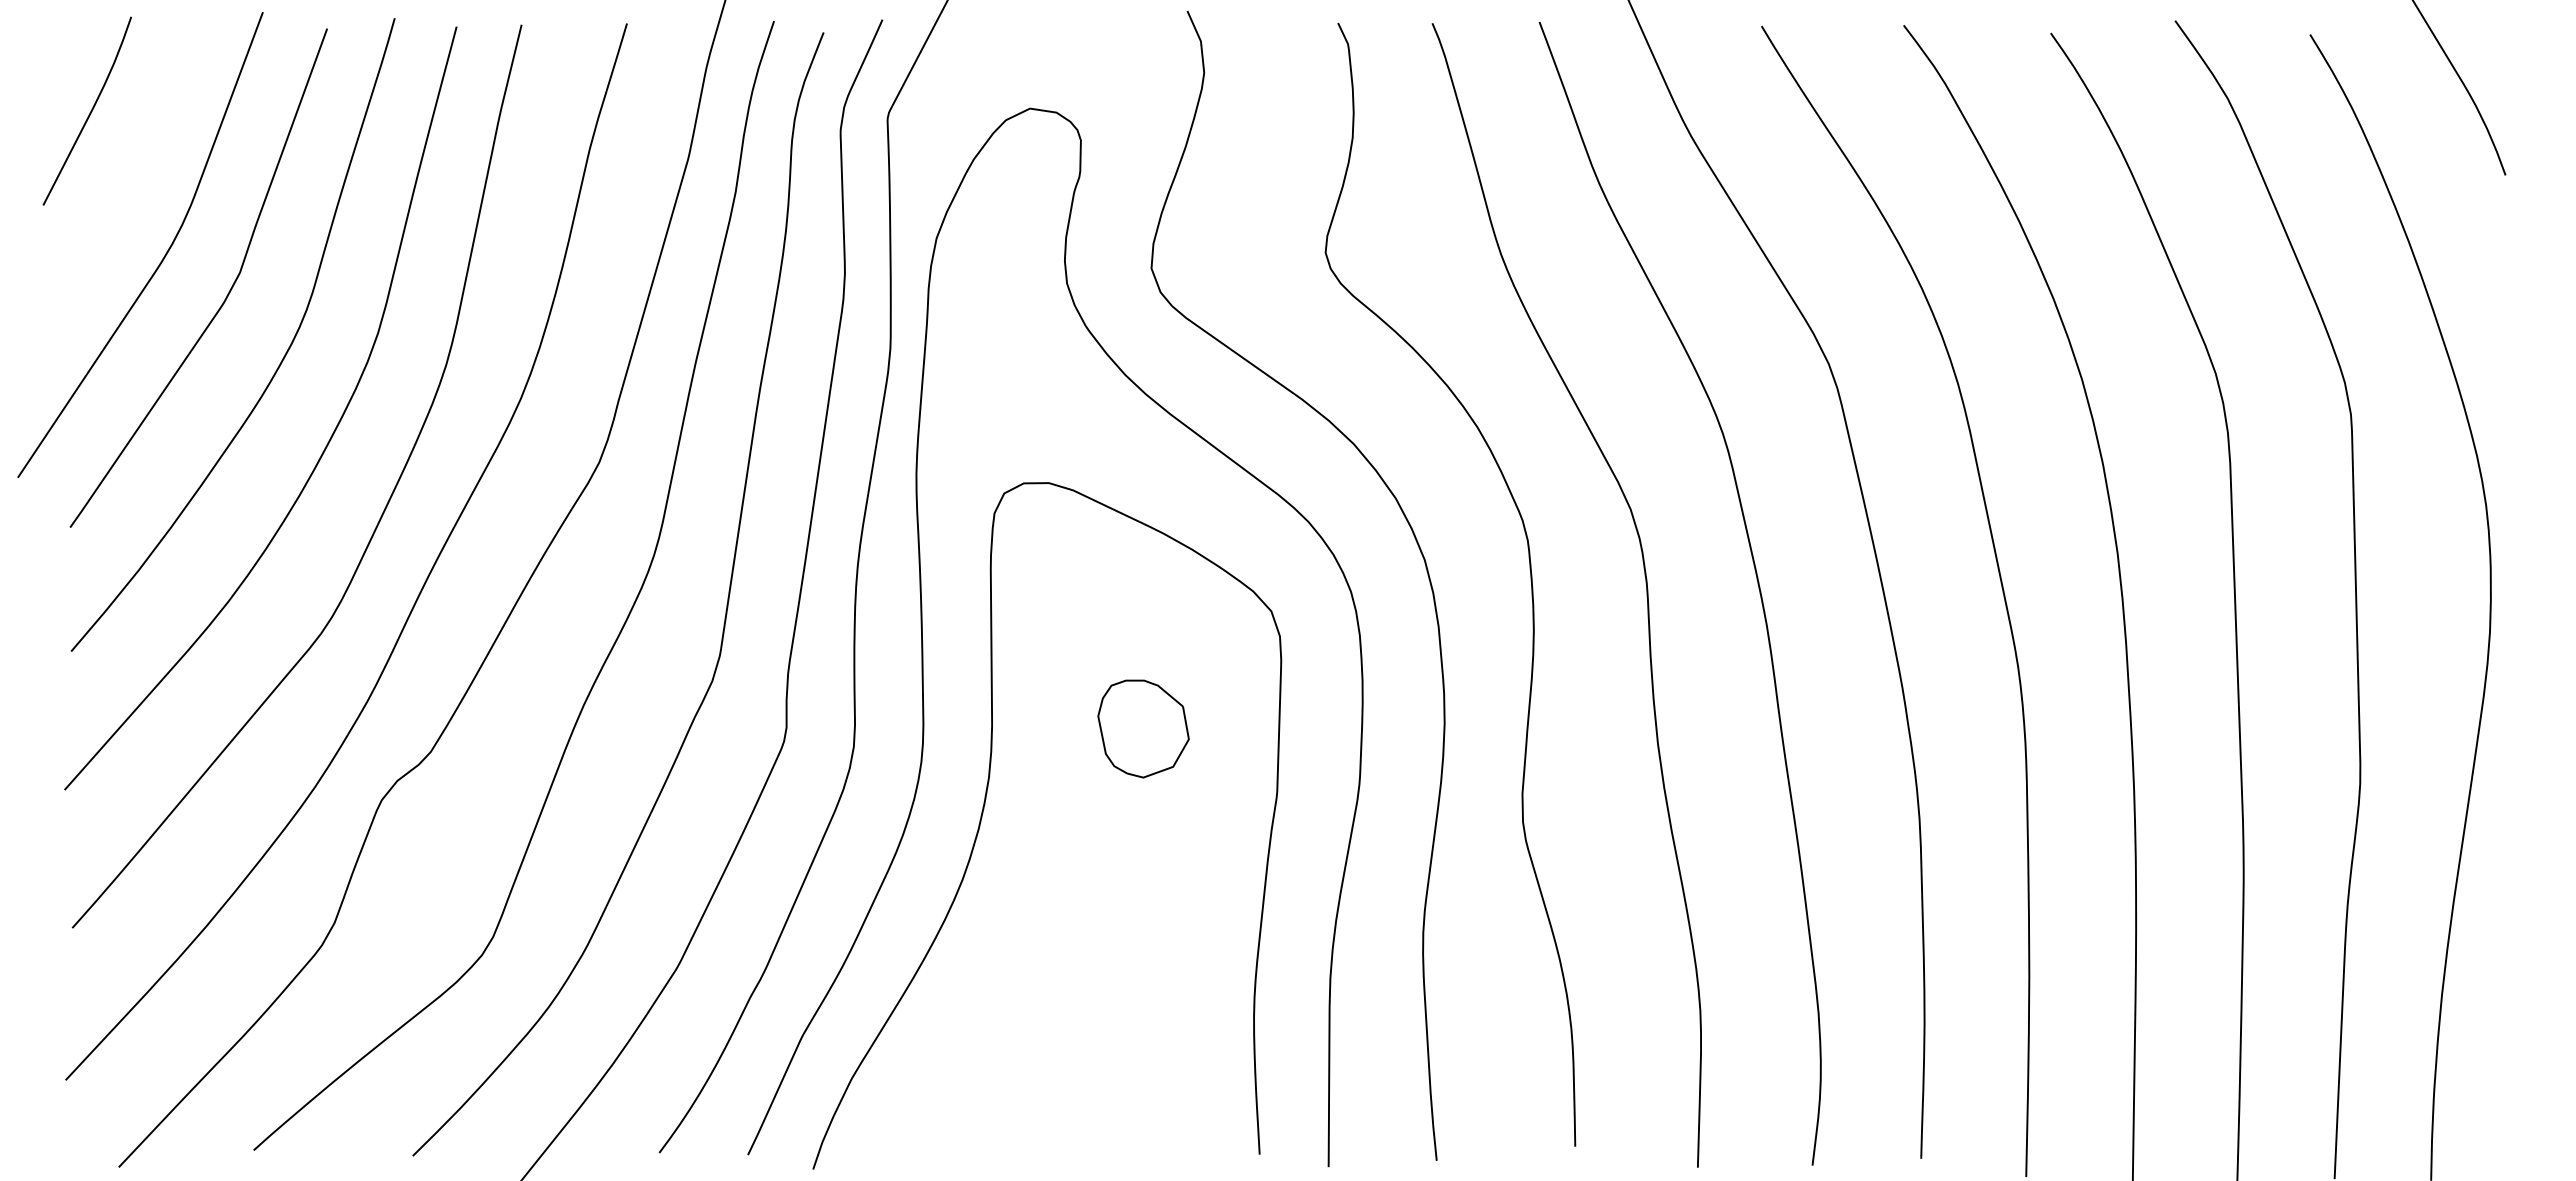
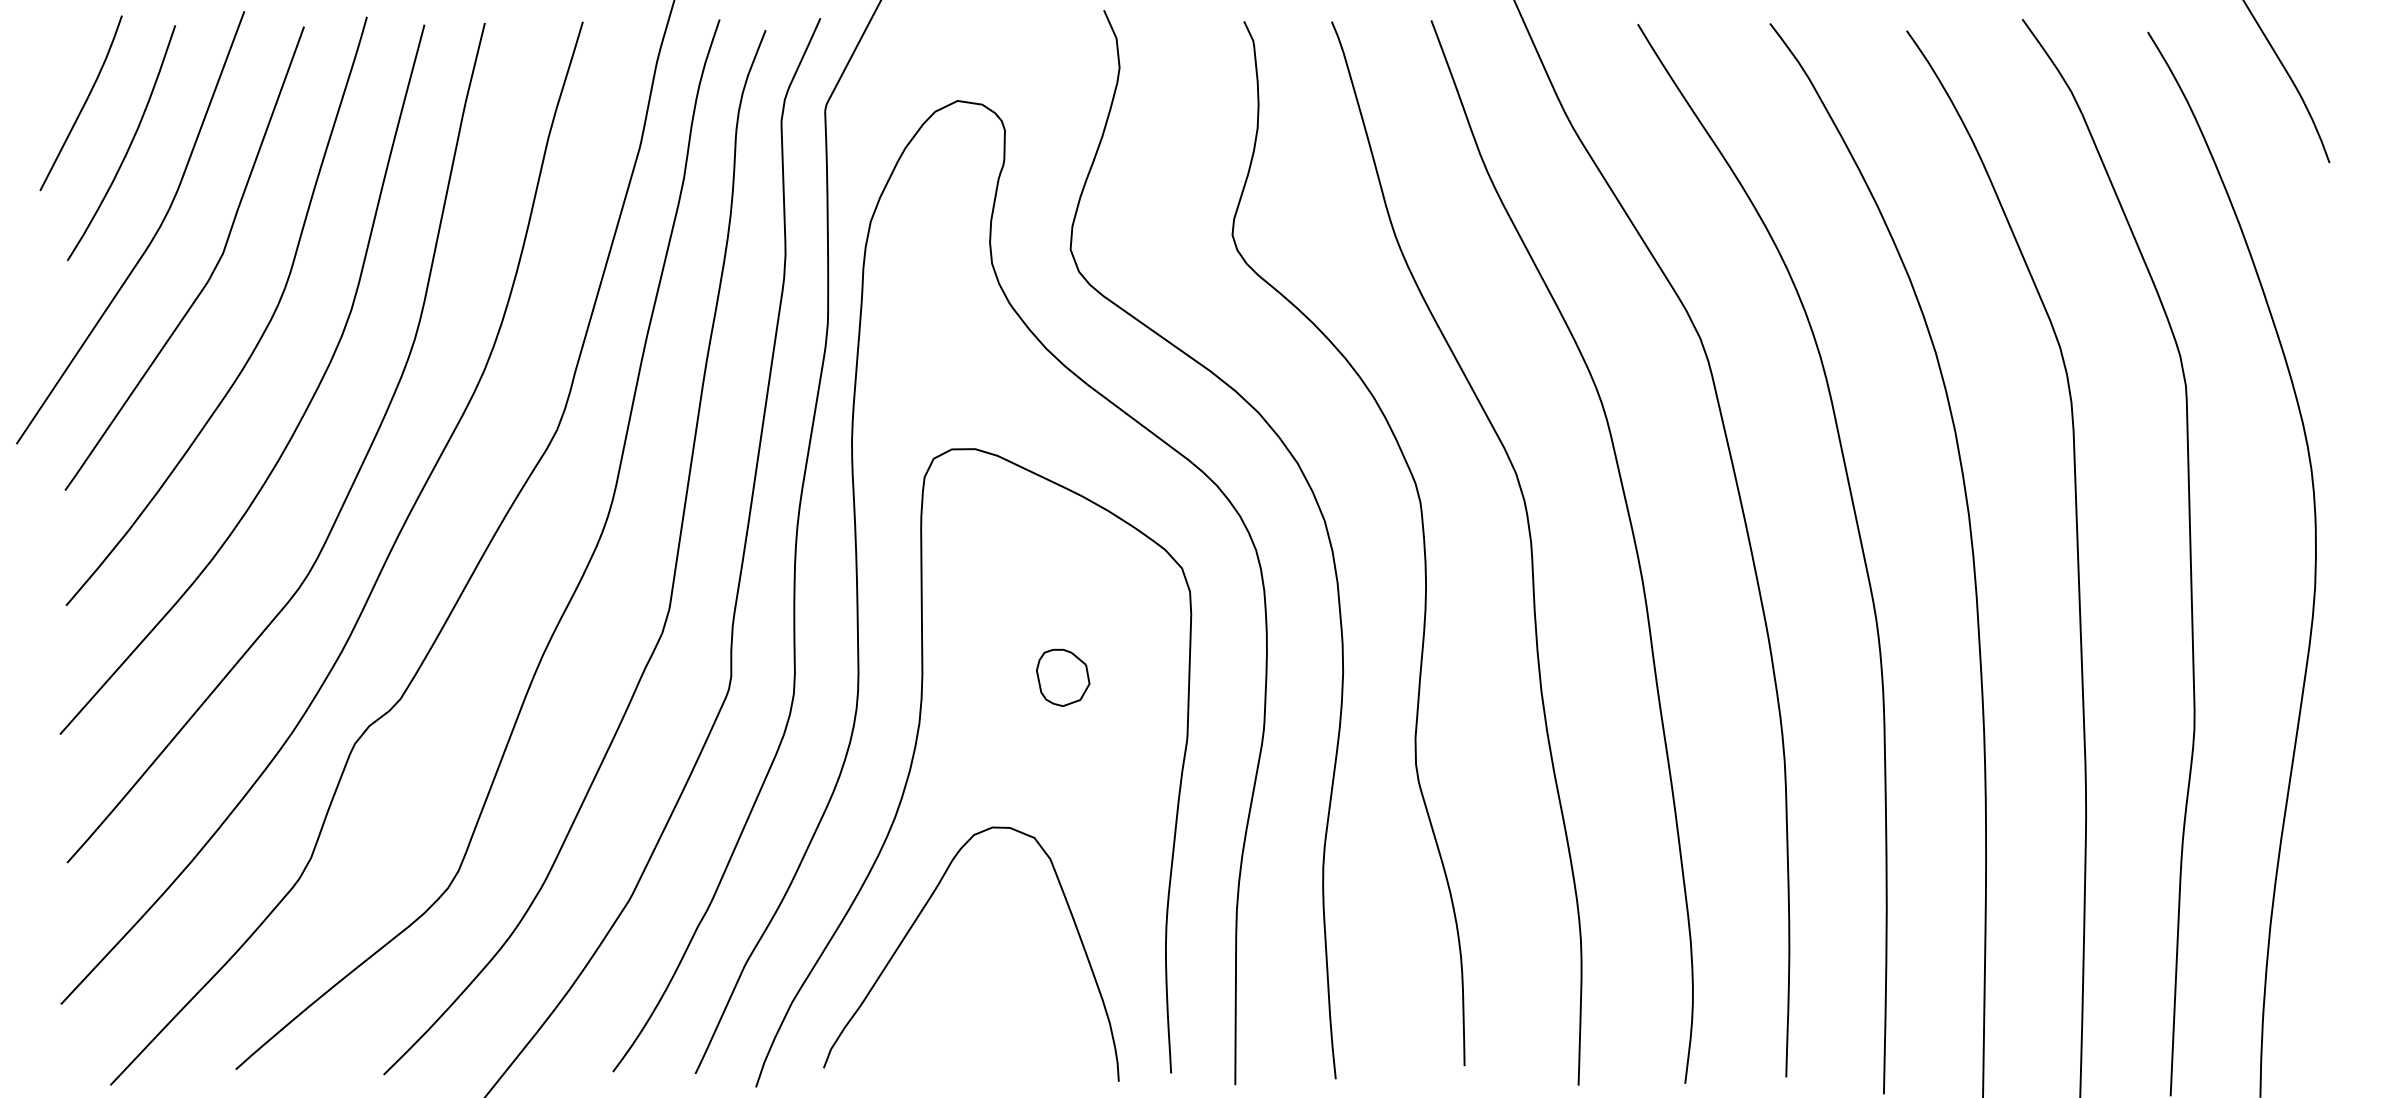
curve: (138, 157) -> (128, 146), added
part: (1143, 729) -> (1063, 678), size x0.62
curve: (986, 989) -> (917, 919), added

